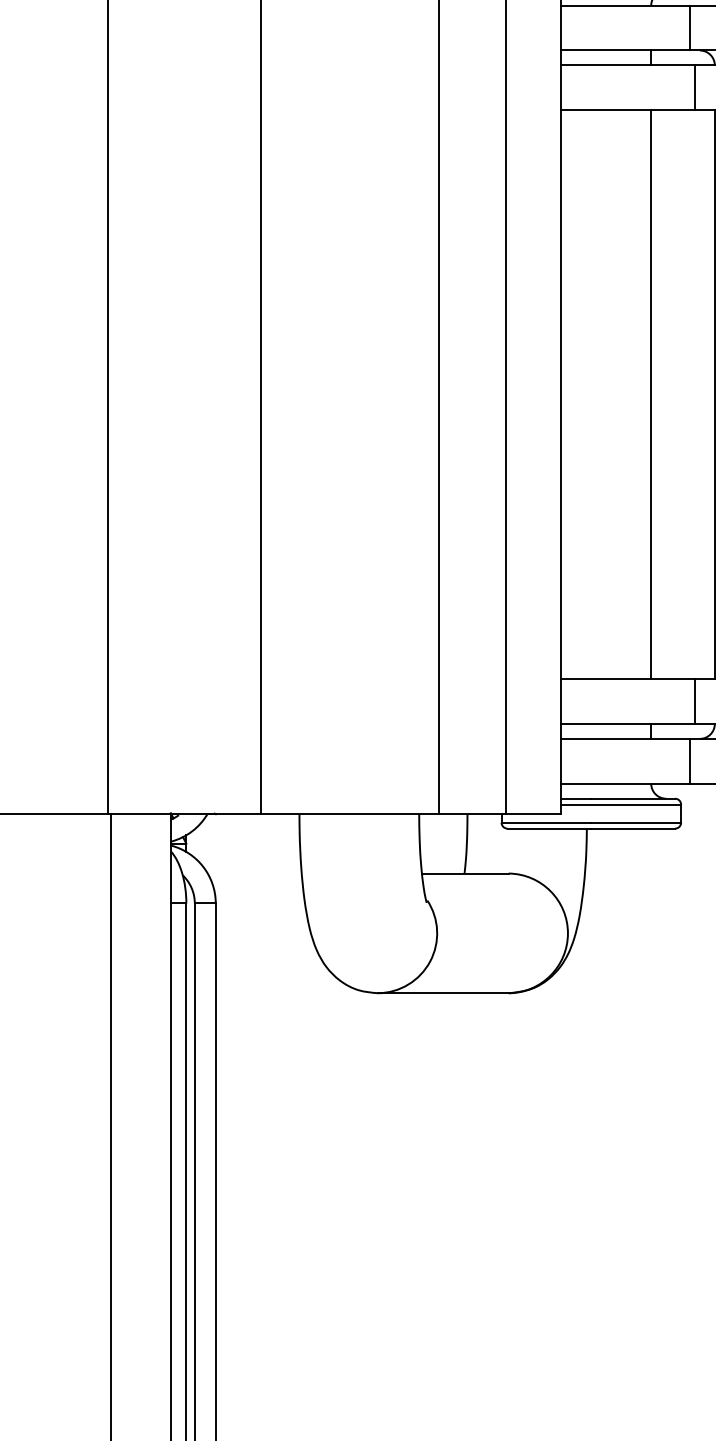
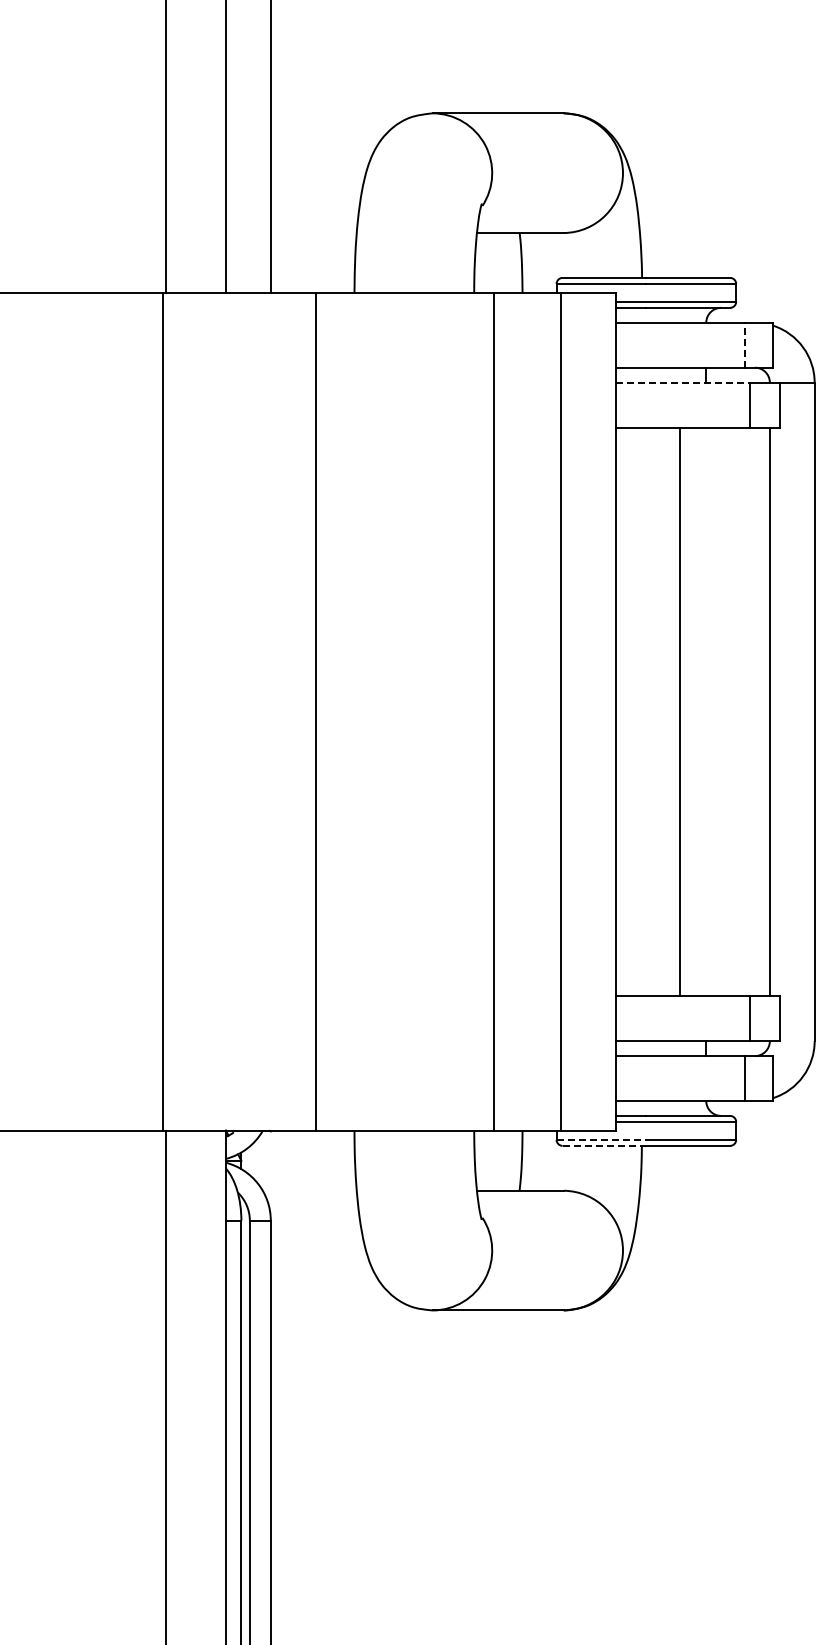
line: (690, 27) -> (745, 344), solid -> dashed
line: (627, 65) -> (682, 382), solid -> dashed
line: (651, 394) -> (680, 711), moved
line: (546, 822) -> (601, 1139), solid -> dashed
line: (549, 828) -> (604, 1145), solid -> dashed

